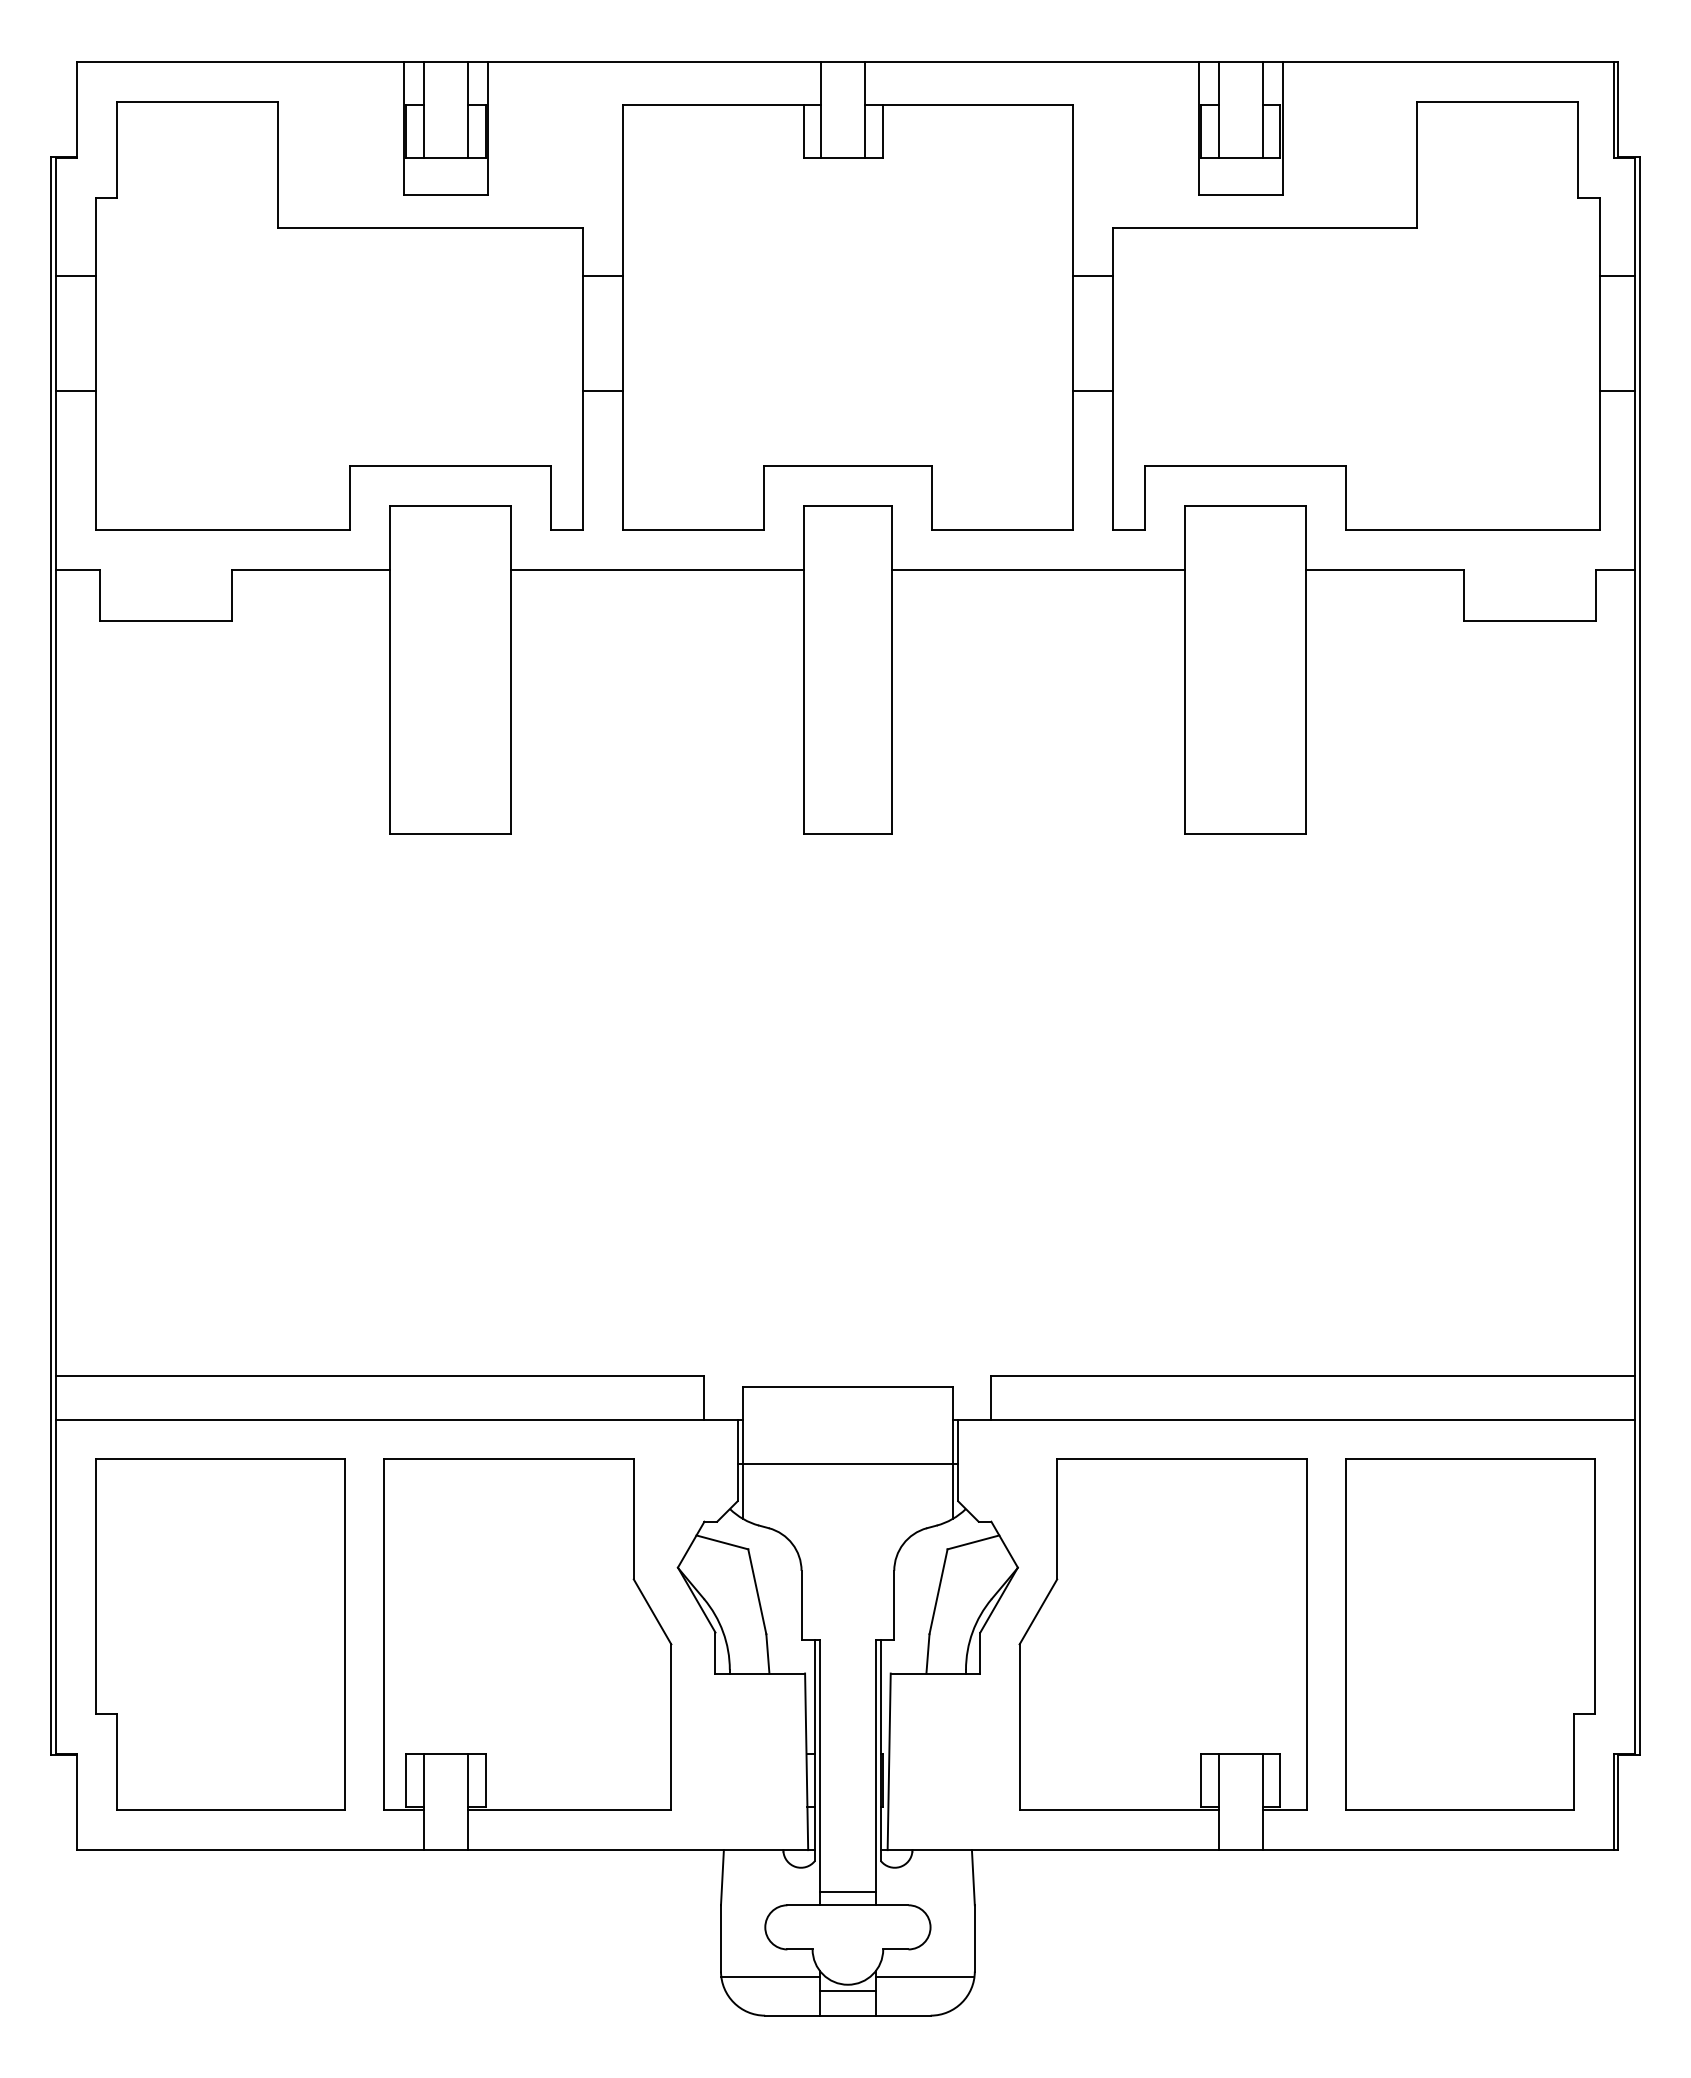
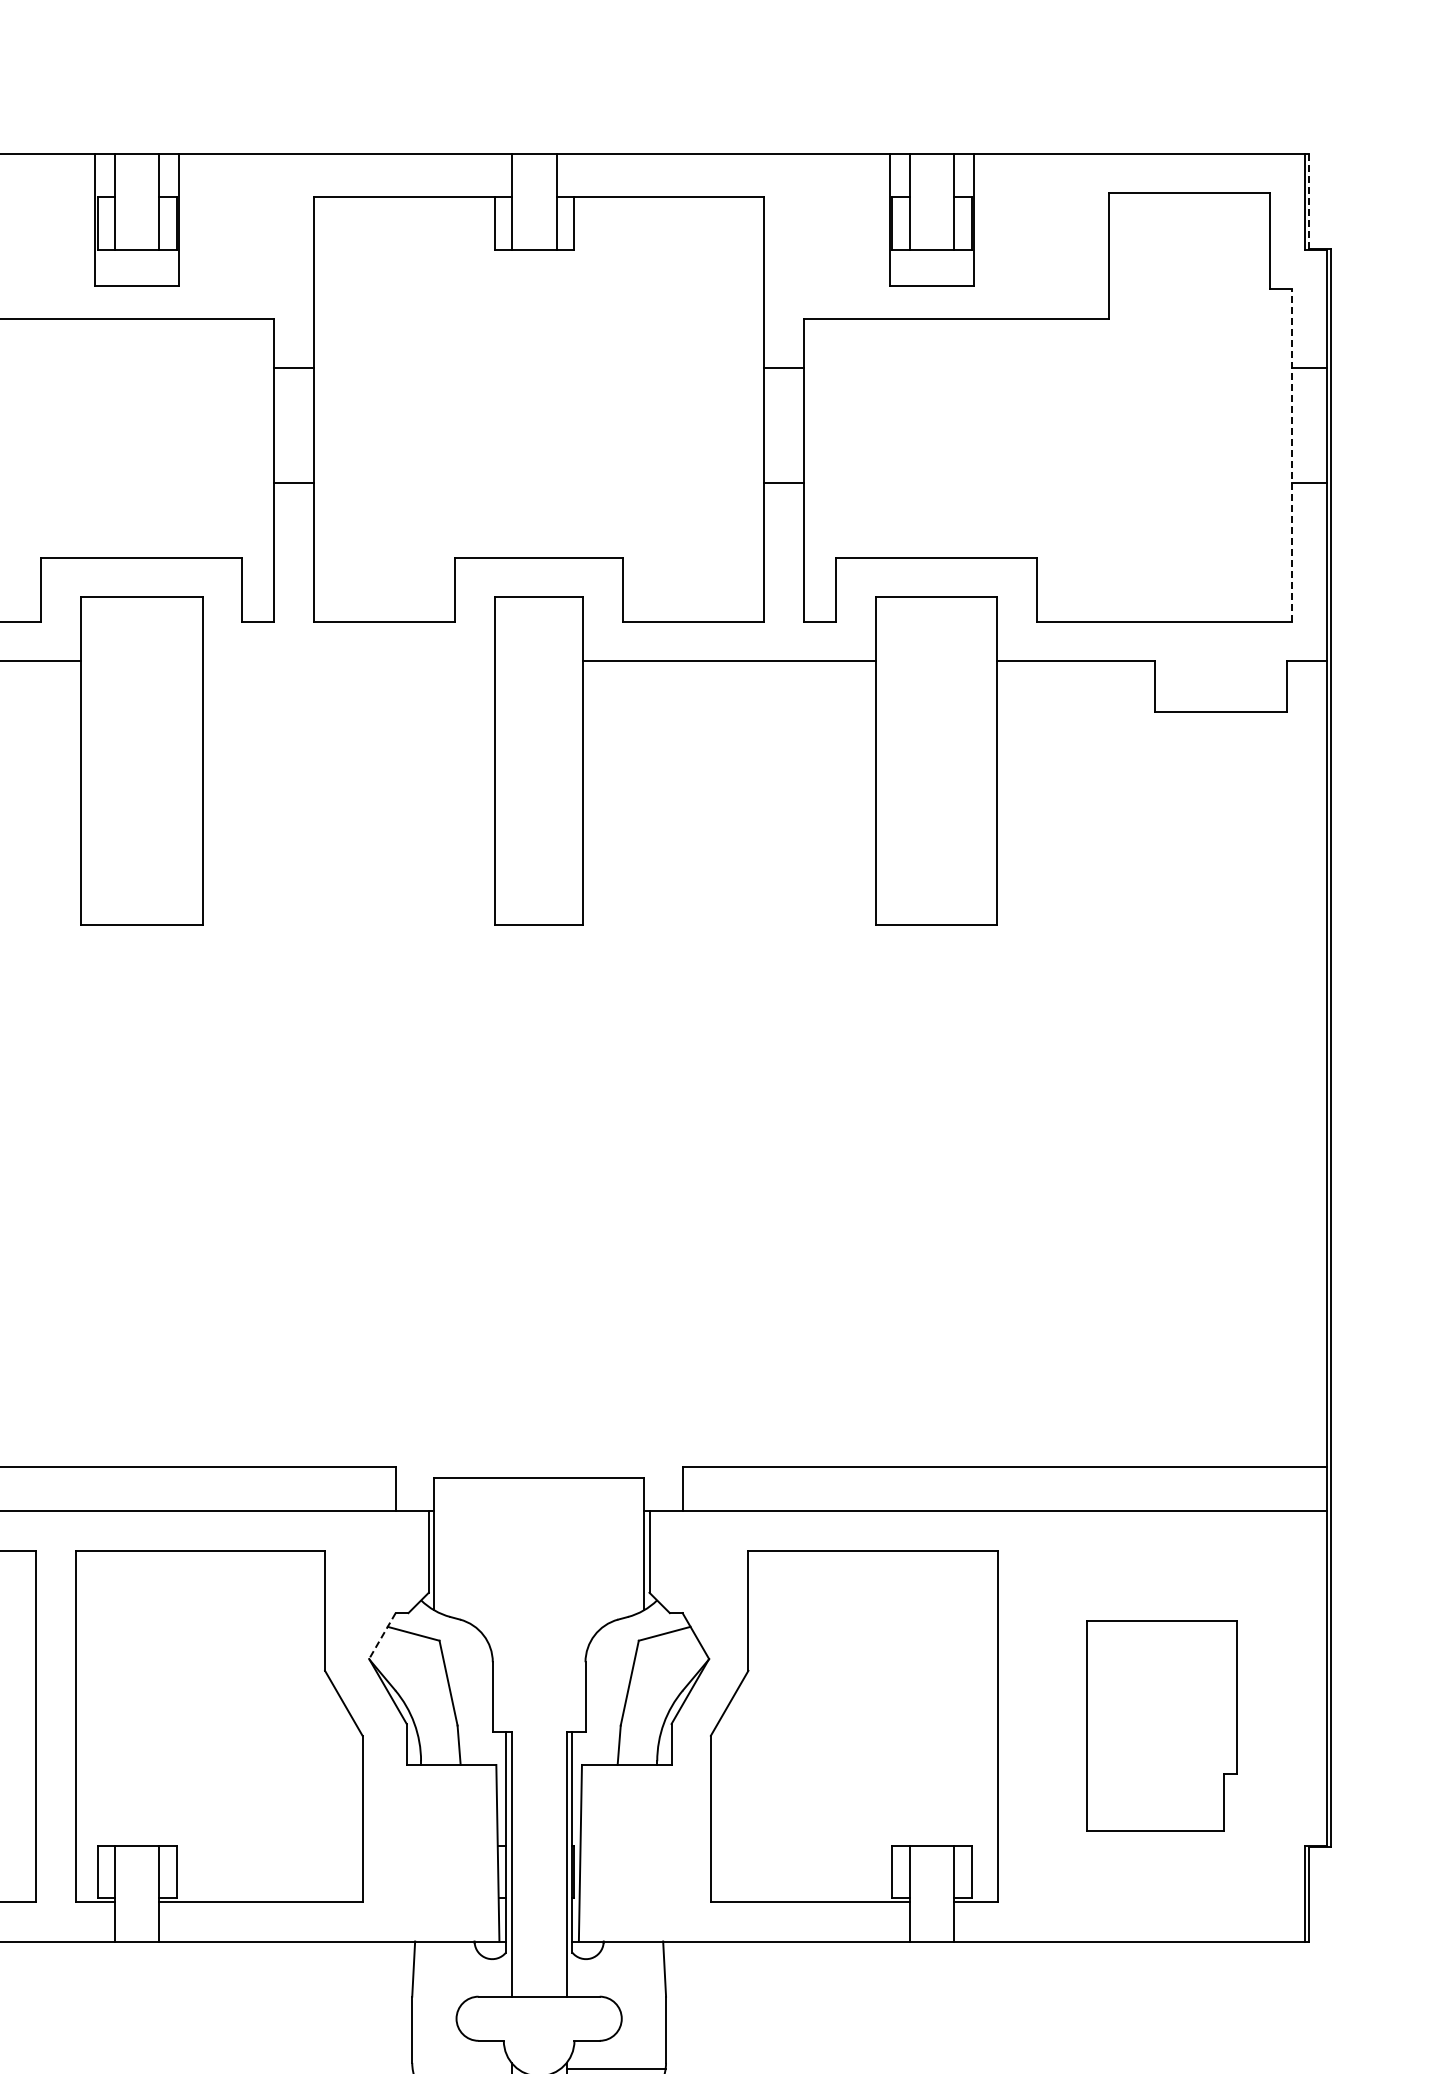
line: (1618, 109) -> (1309, 200), solid -> dashed
line: (1600, 363) -> (1291, 454), solid -> dashed
line: (657, 569) -> (348, 660), removed
line: (847, 1463) -> (538, 1554), removed
line: (690, 1545) -> (381, 1636), solid -> dashed
part: (1470, 1634) -> (1161, 1725), size x0.6
line: (847, 1892) -> (538, 1983), removed
line: (770, 1977) -> (461, 2068), removed

